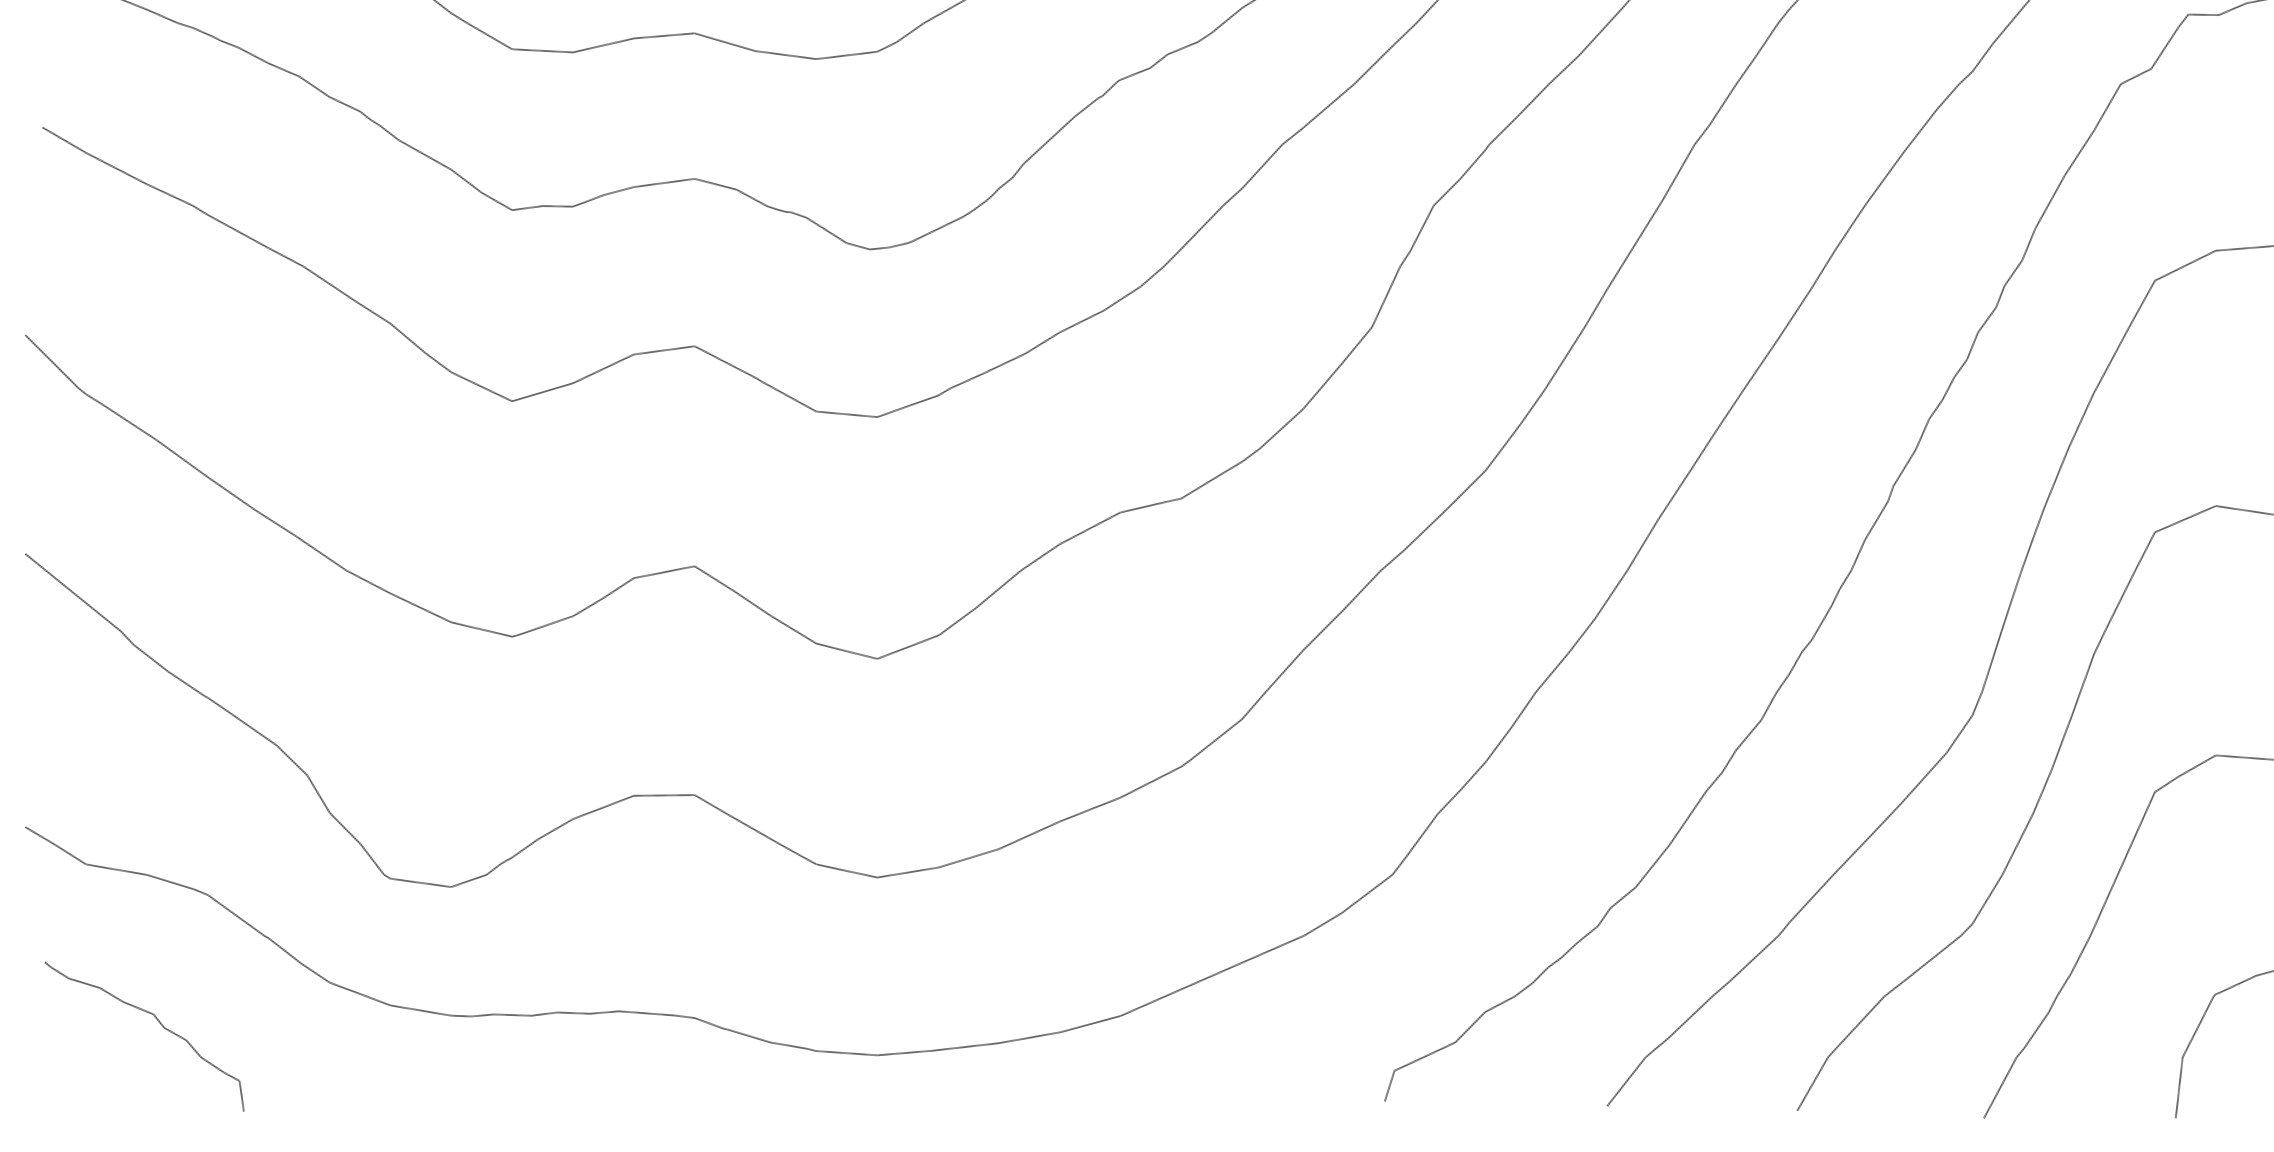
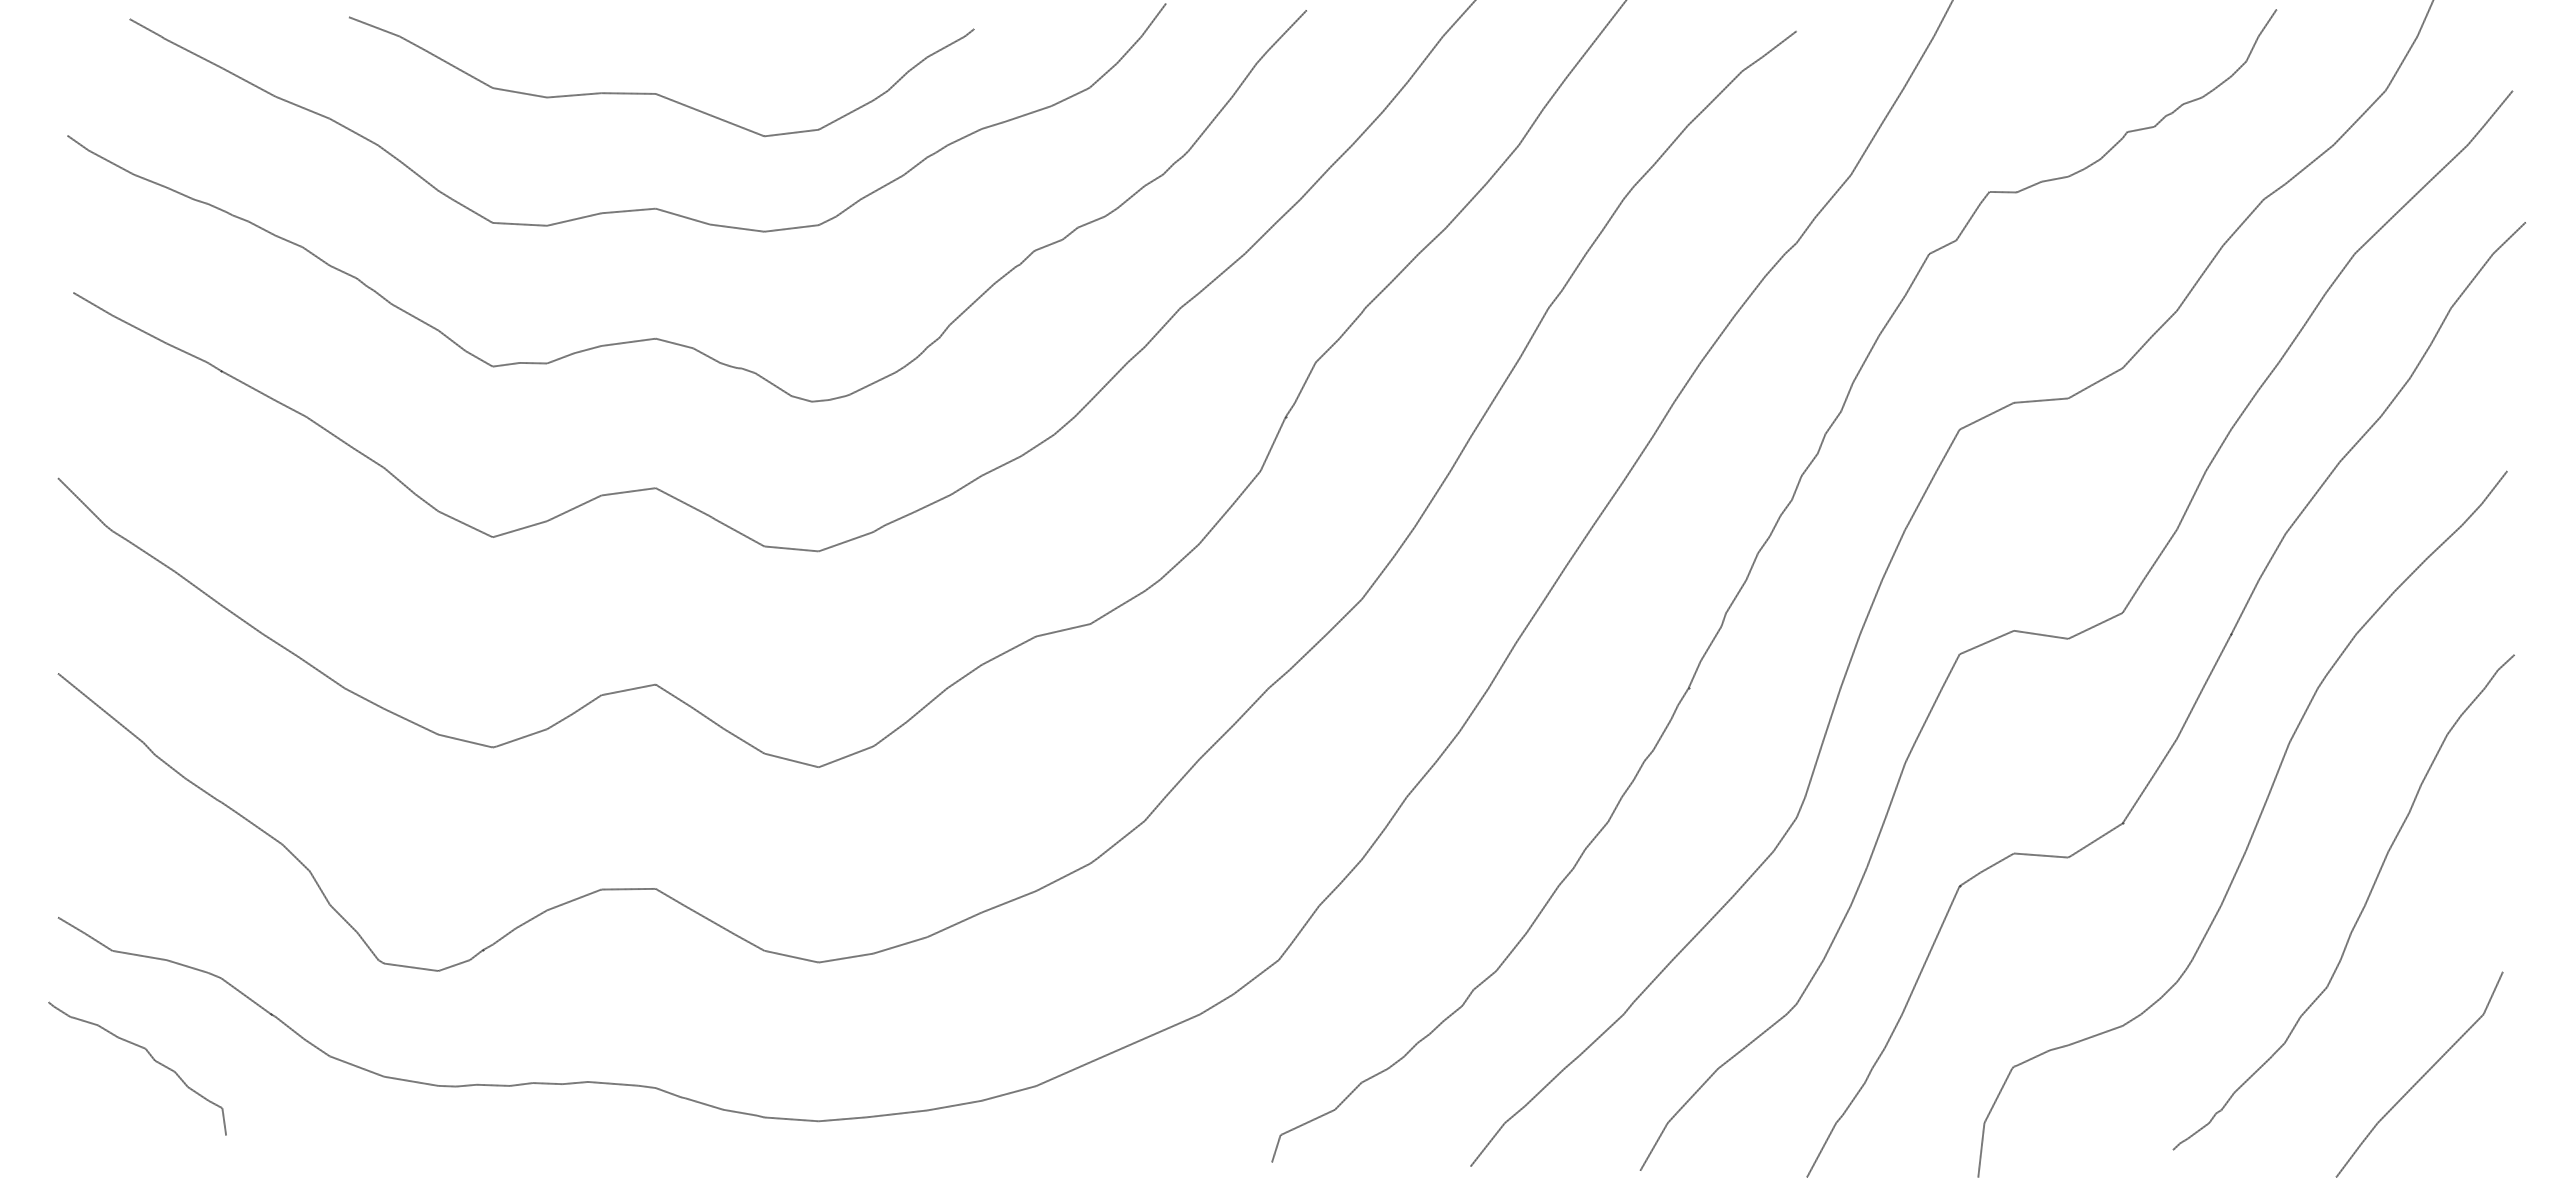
curve: (157, 1021) -> (149, 1055), moved

